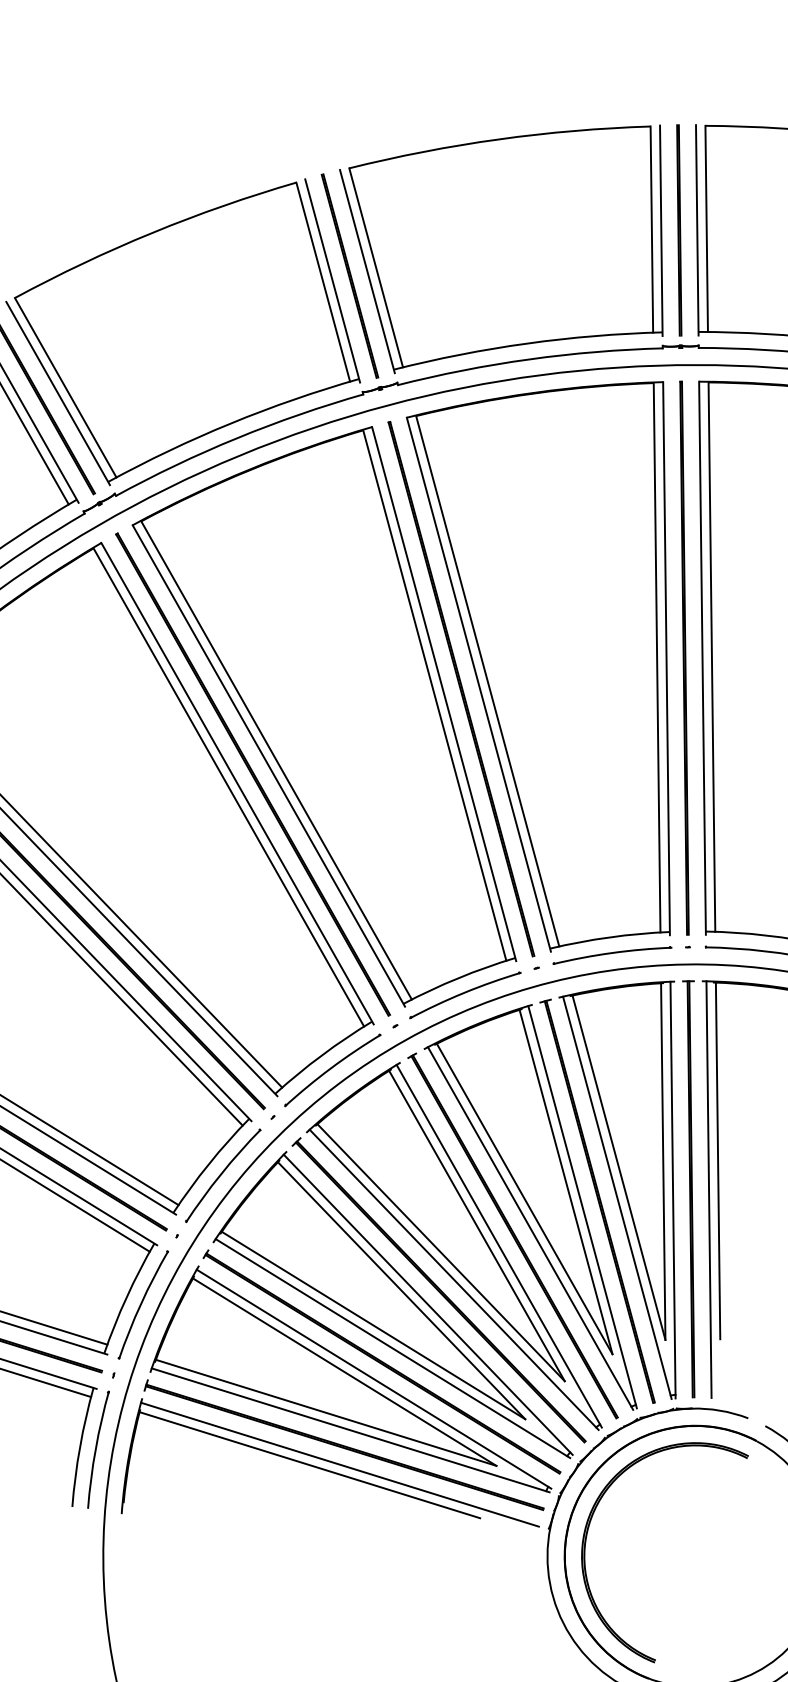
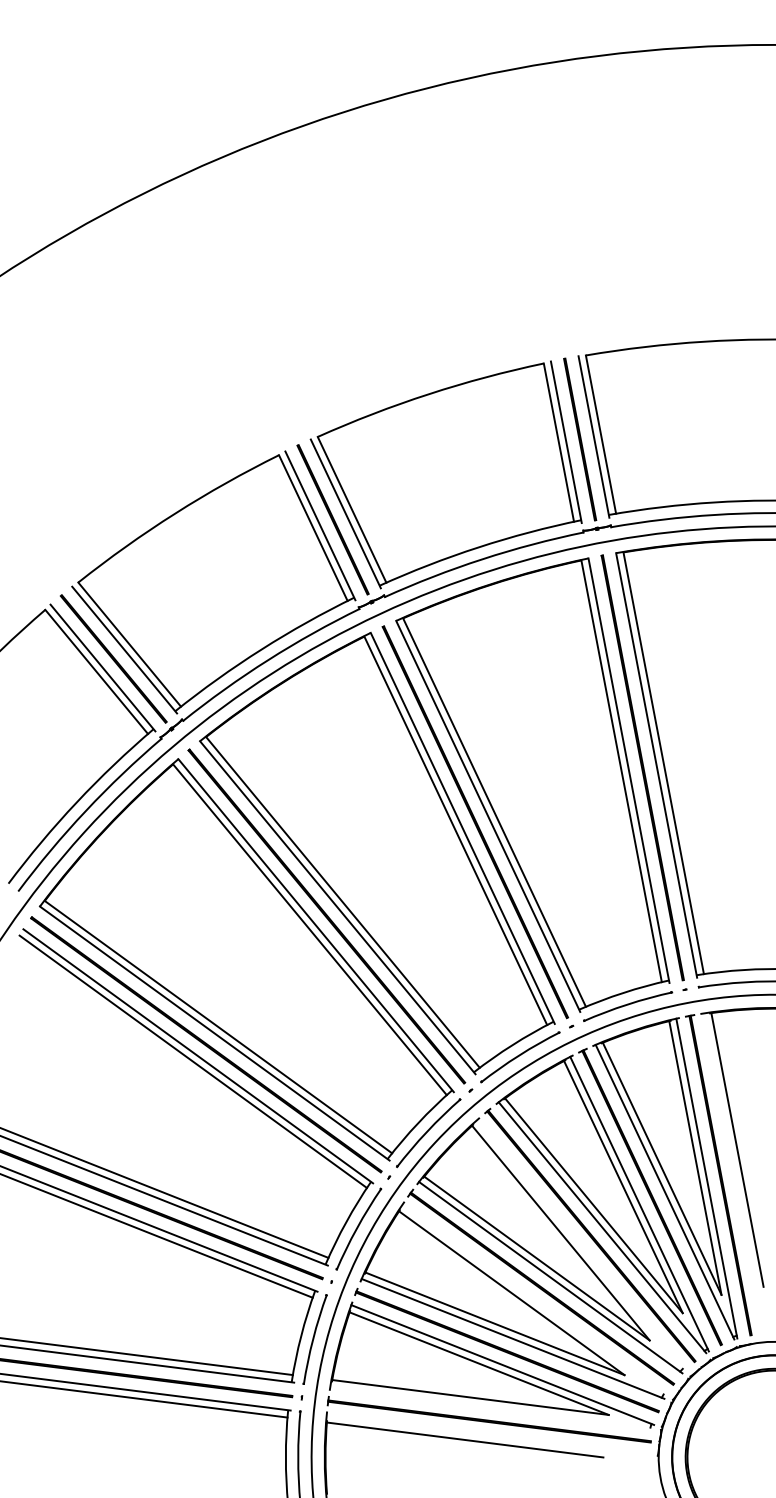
line: (707, 1189) -> (733, 1173), removed
line: (498, 1246) -> (580, 1245), removed
line: (427, 1304) -> (533, 1300), removed
line: (350, 1430) -> (491, 1407), removed
line: (339, 1464) -> (487, 1435), removed

